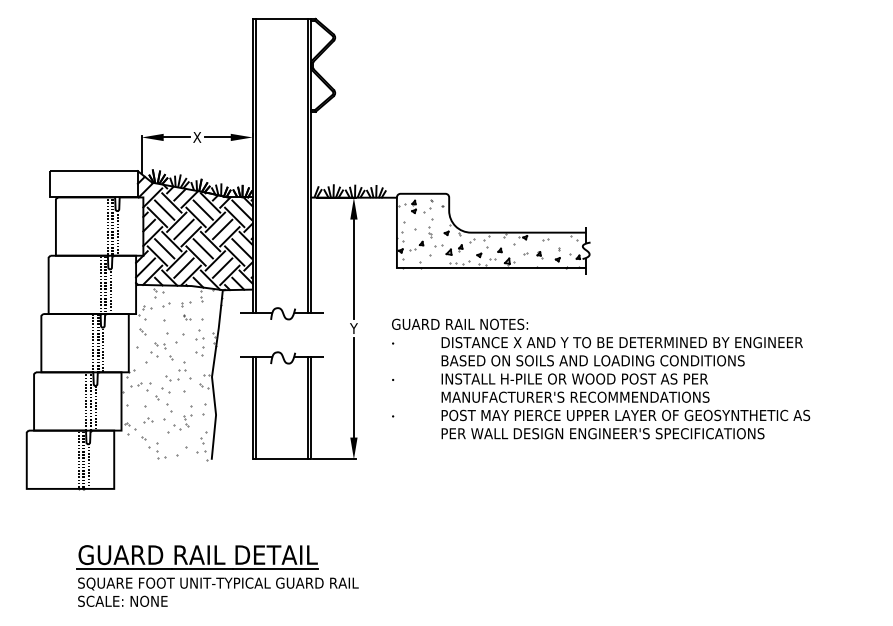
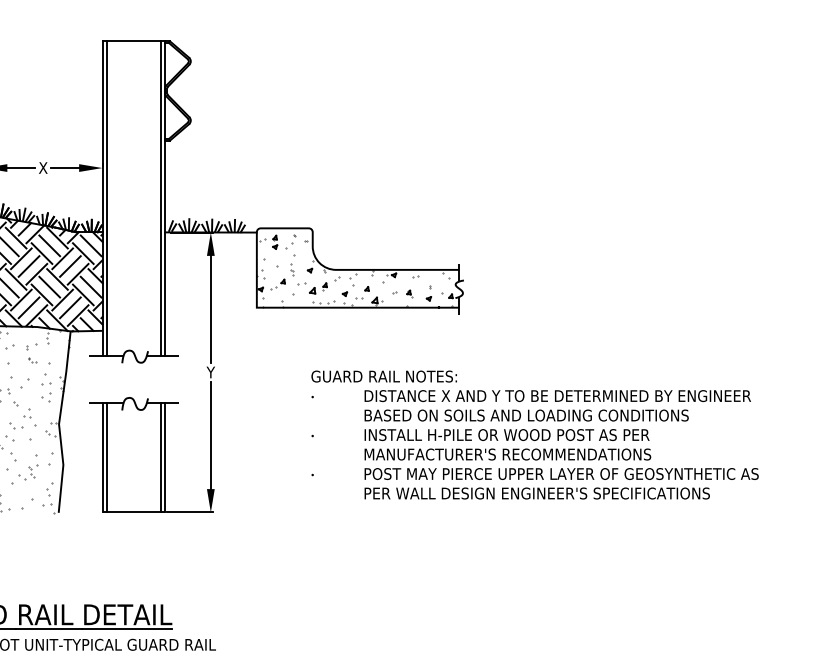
text: (601, 378) -> (535, 434), moved

